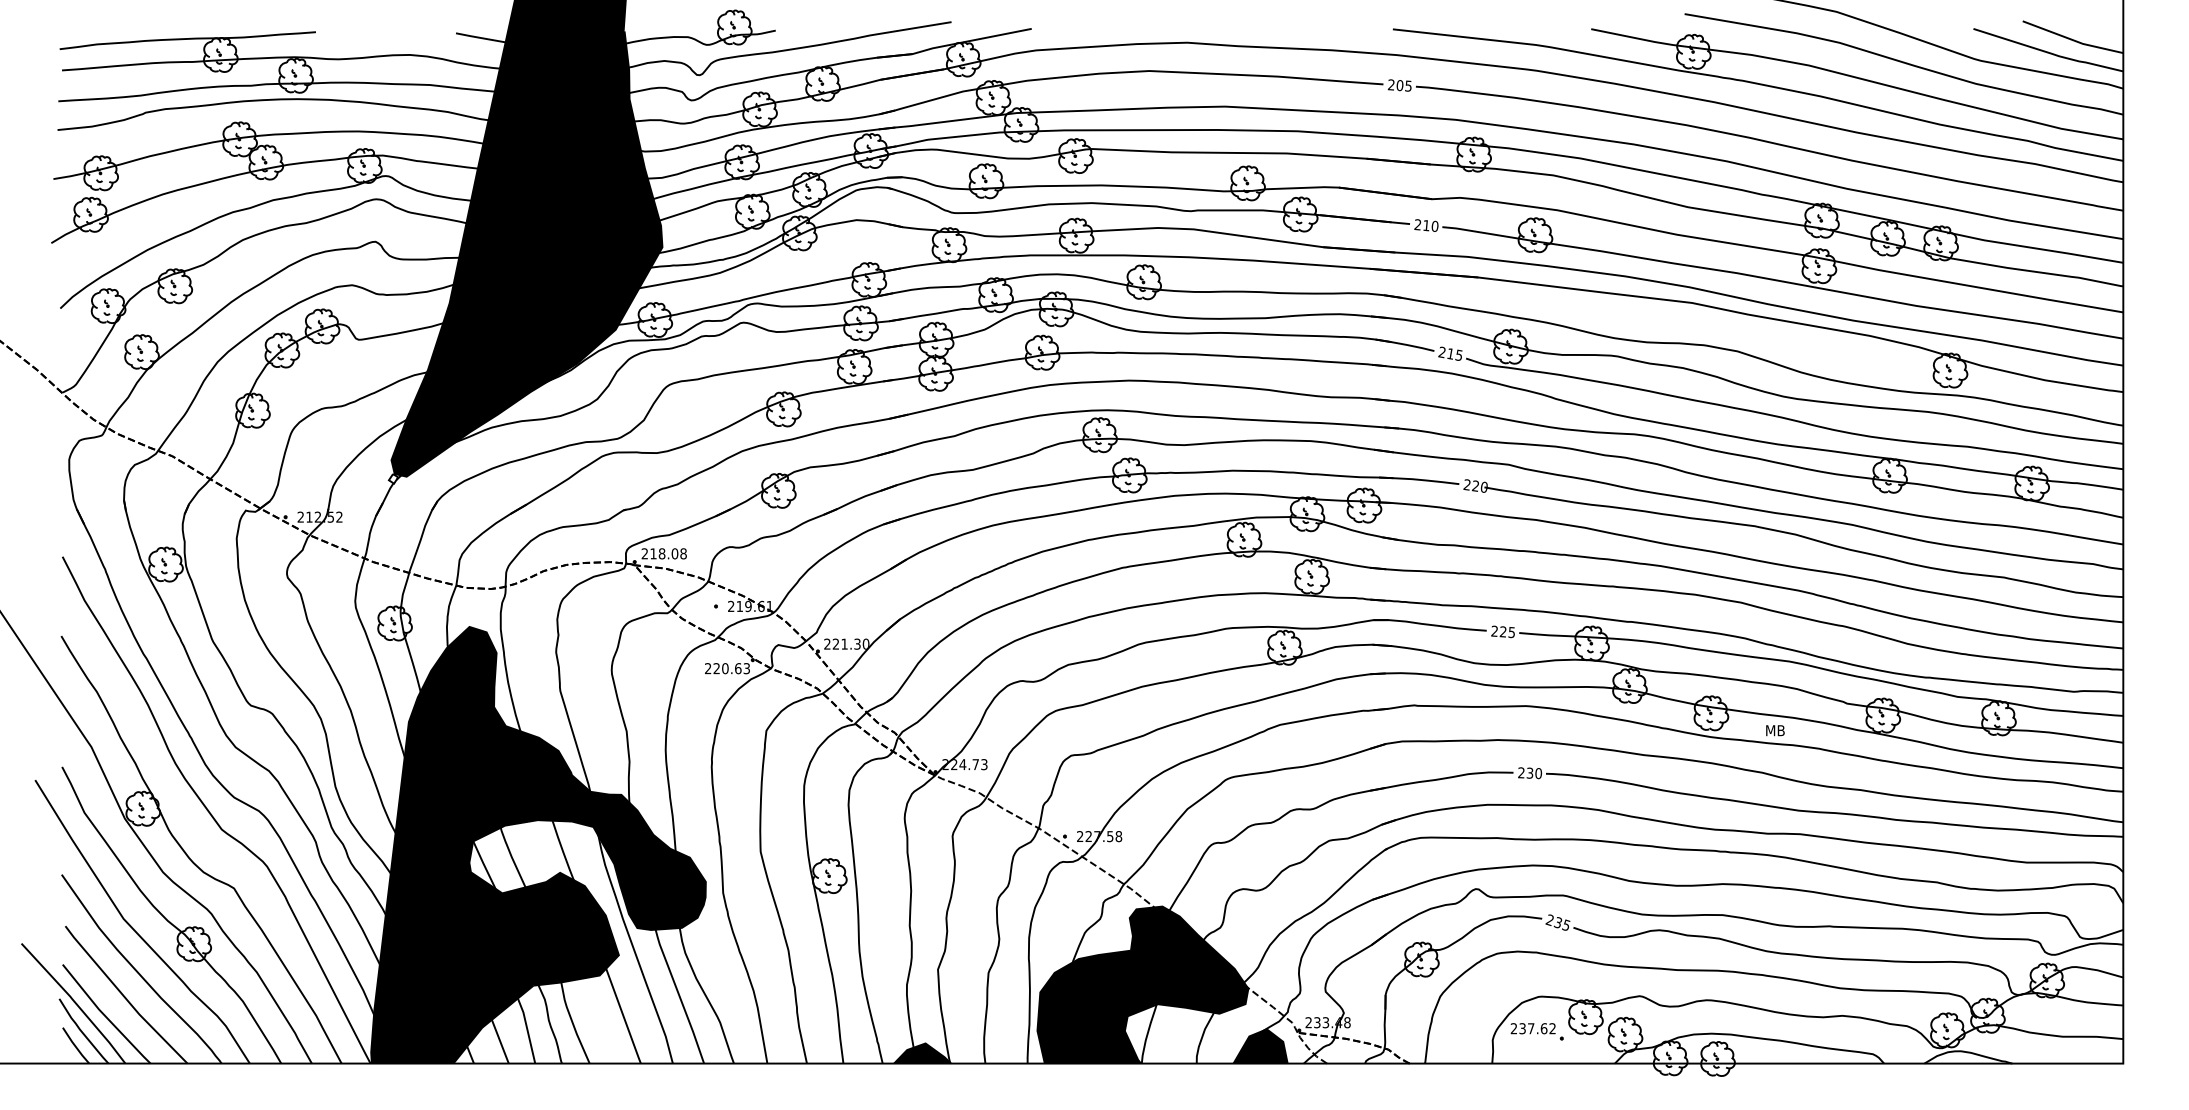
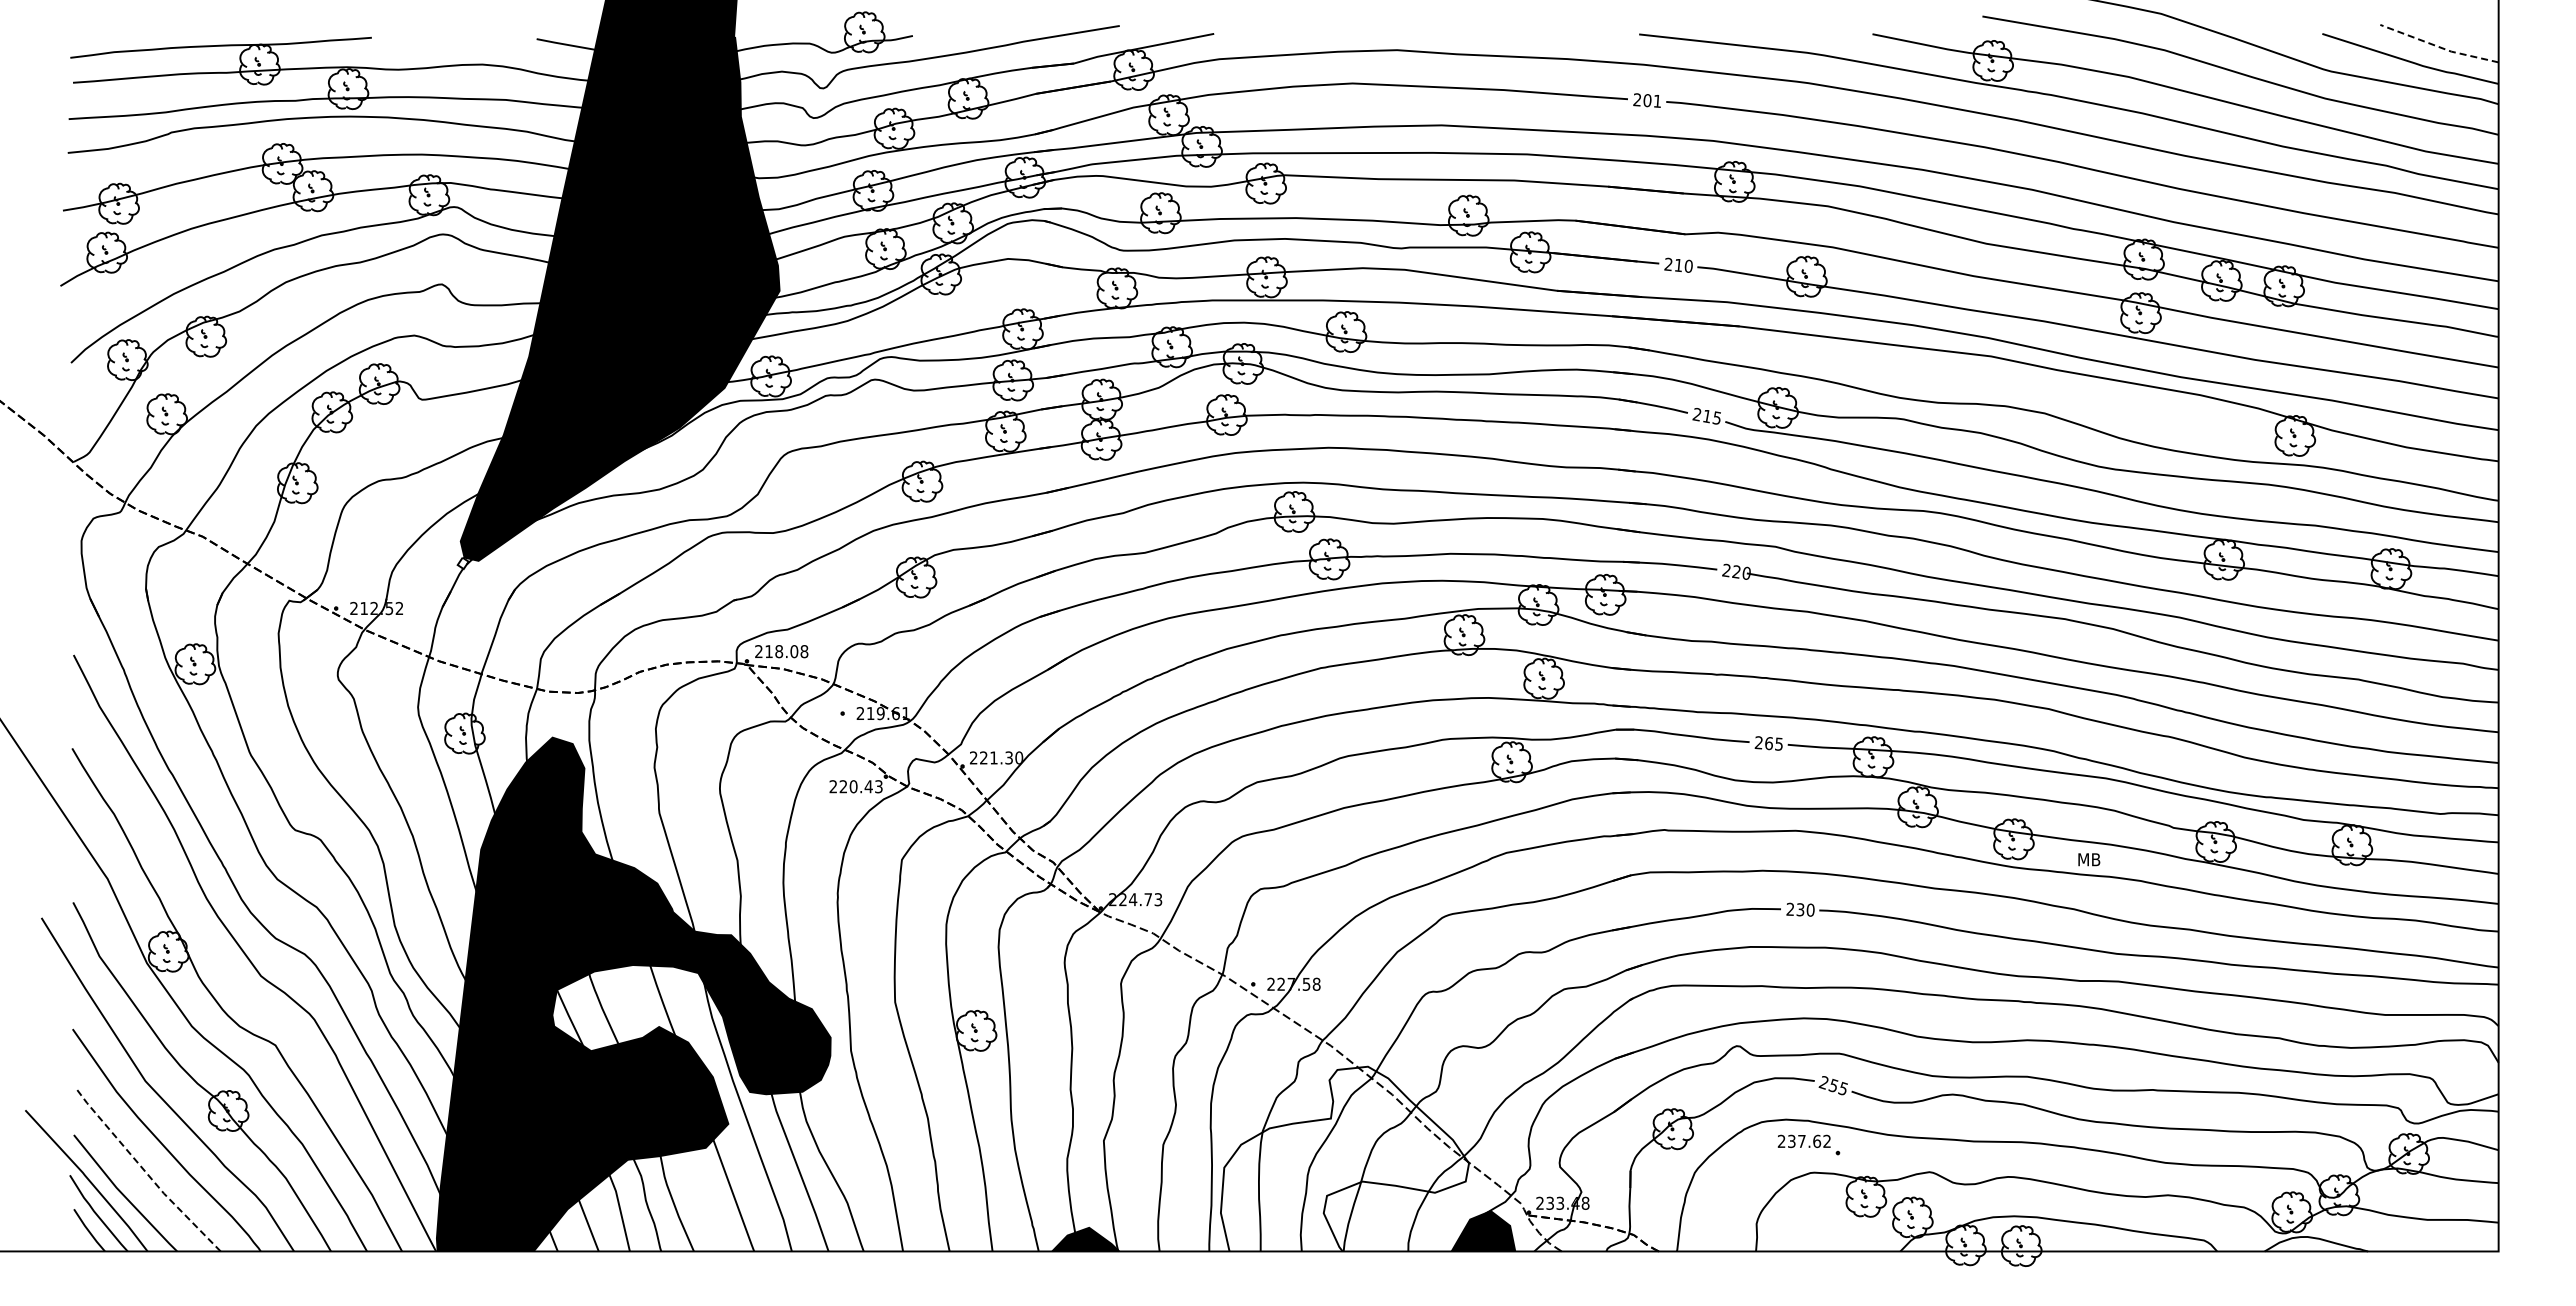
line: (2073, 40) -> (2439, 47), solid -> dashed
text: (1408, 85) -> (1657, 100), 205 -> 201
text: (1502, 631) -> (1768, 743), 225 -> 265
text: (738, 668) -> (868, 786), 220.63 -> 220.43
text: (1558, 922) -> (1834, 1085), 235 -> 255
fill: (1142, 984) -> (1344, 1158), removed
line: (124, 997) -> (146, 1173), solid -> dashed
part: (1536, 1031) -> (1808, 1144), moved

